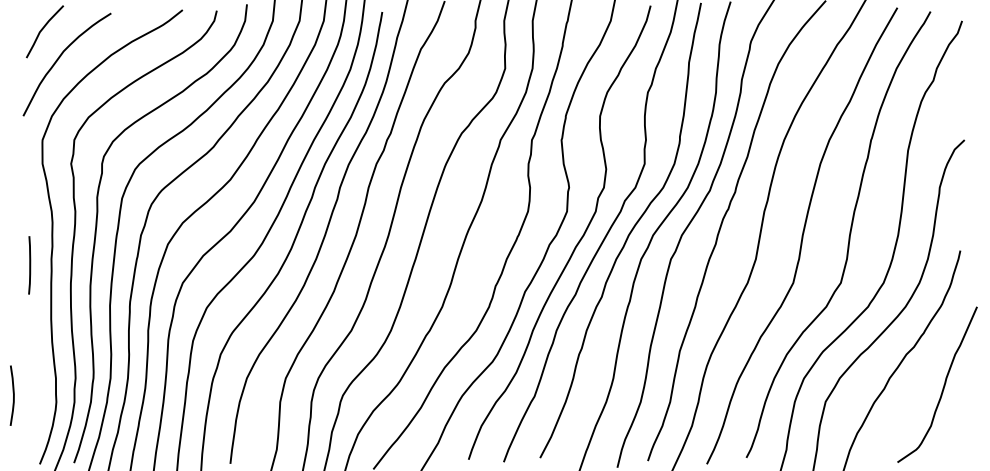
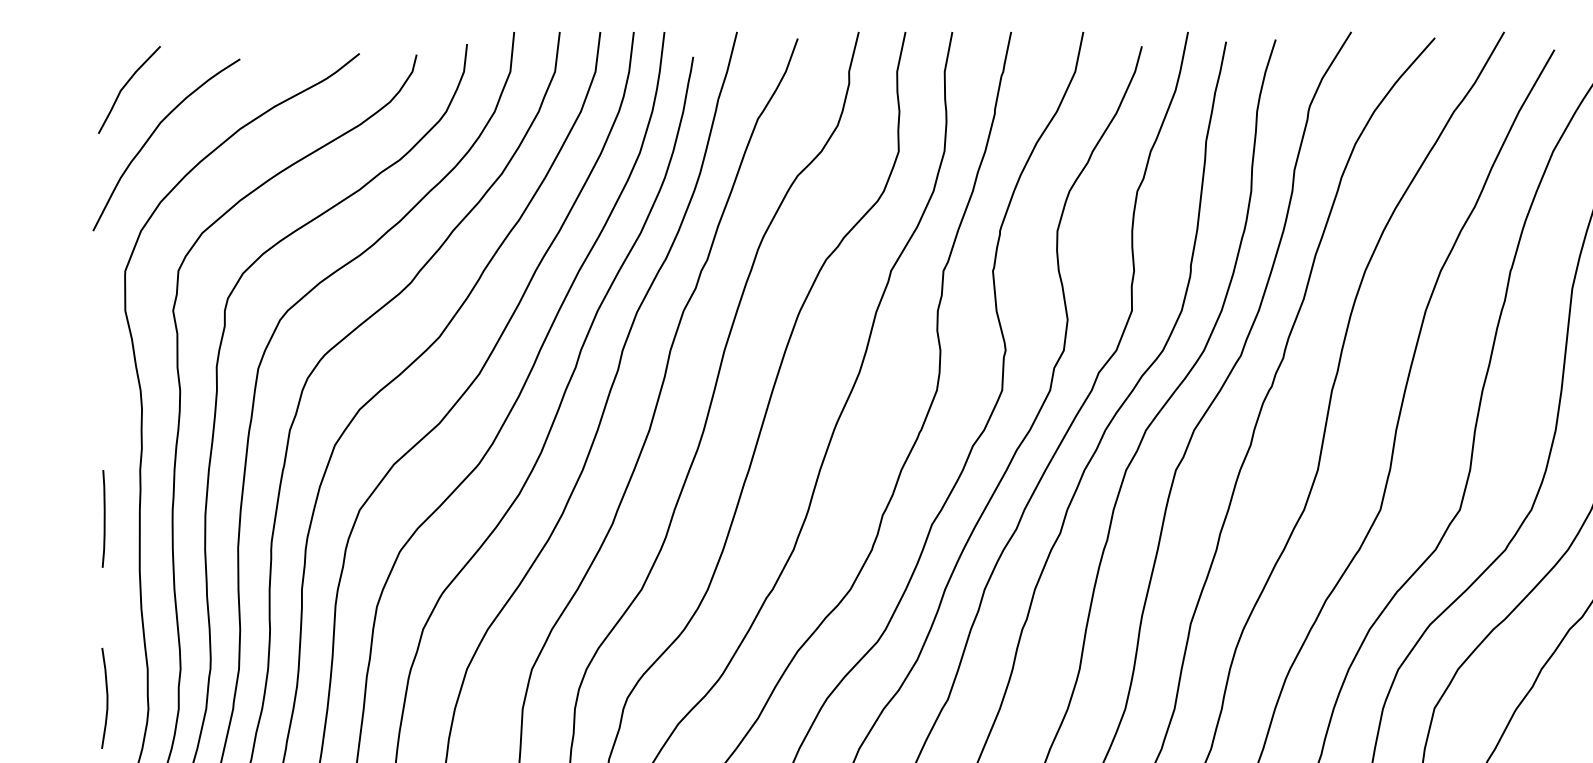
line: (29, 265) -> (103, 519), moved
curve: (13, 395) -> (106, 698), moved

